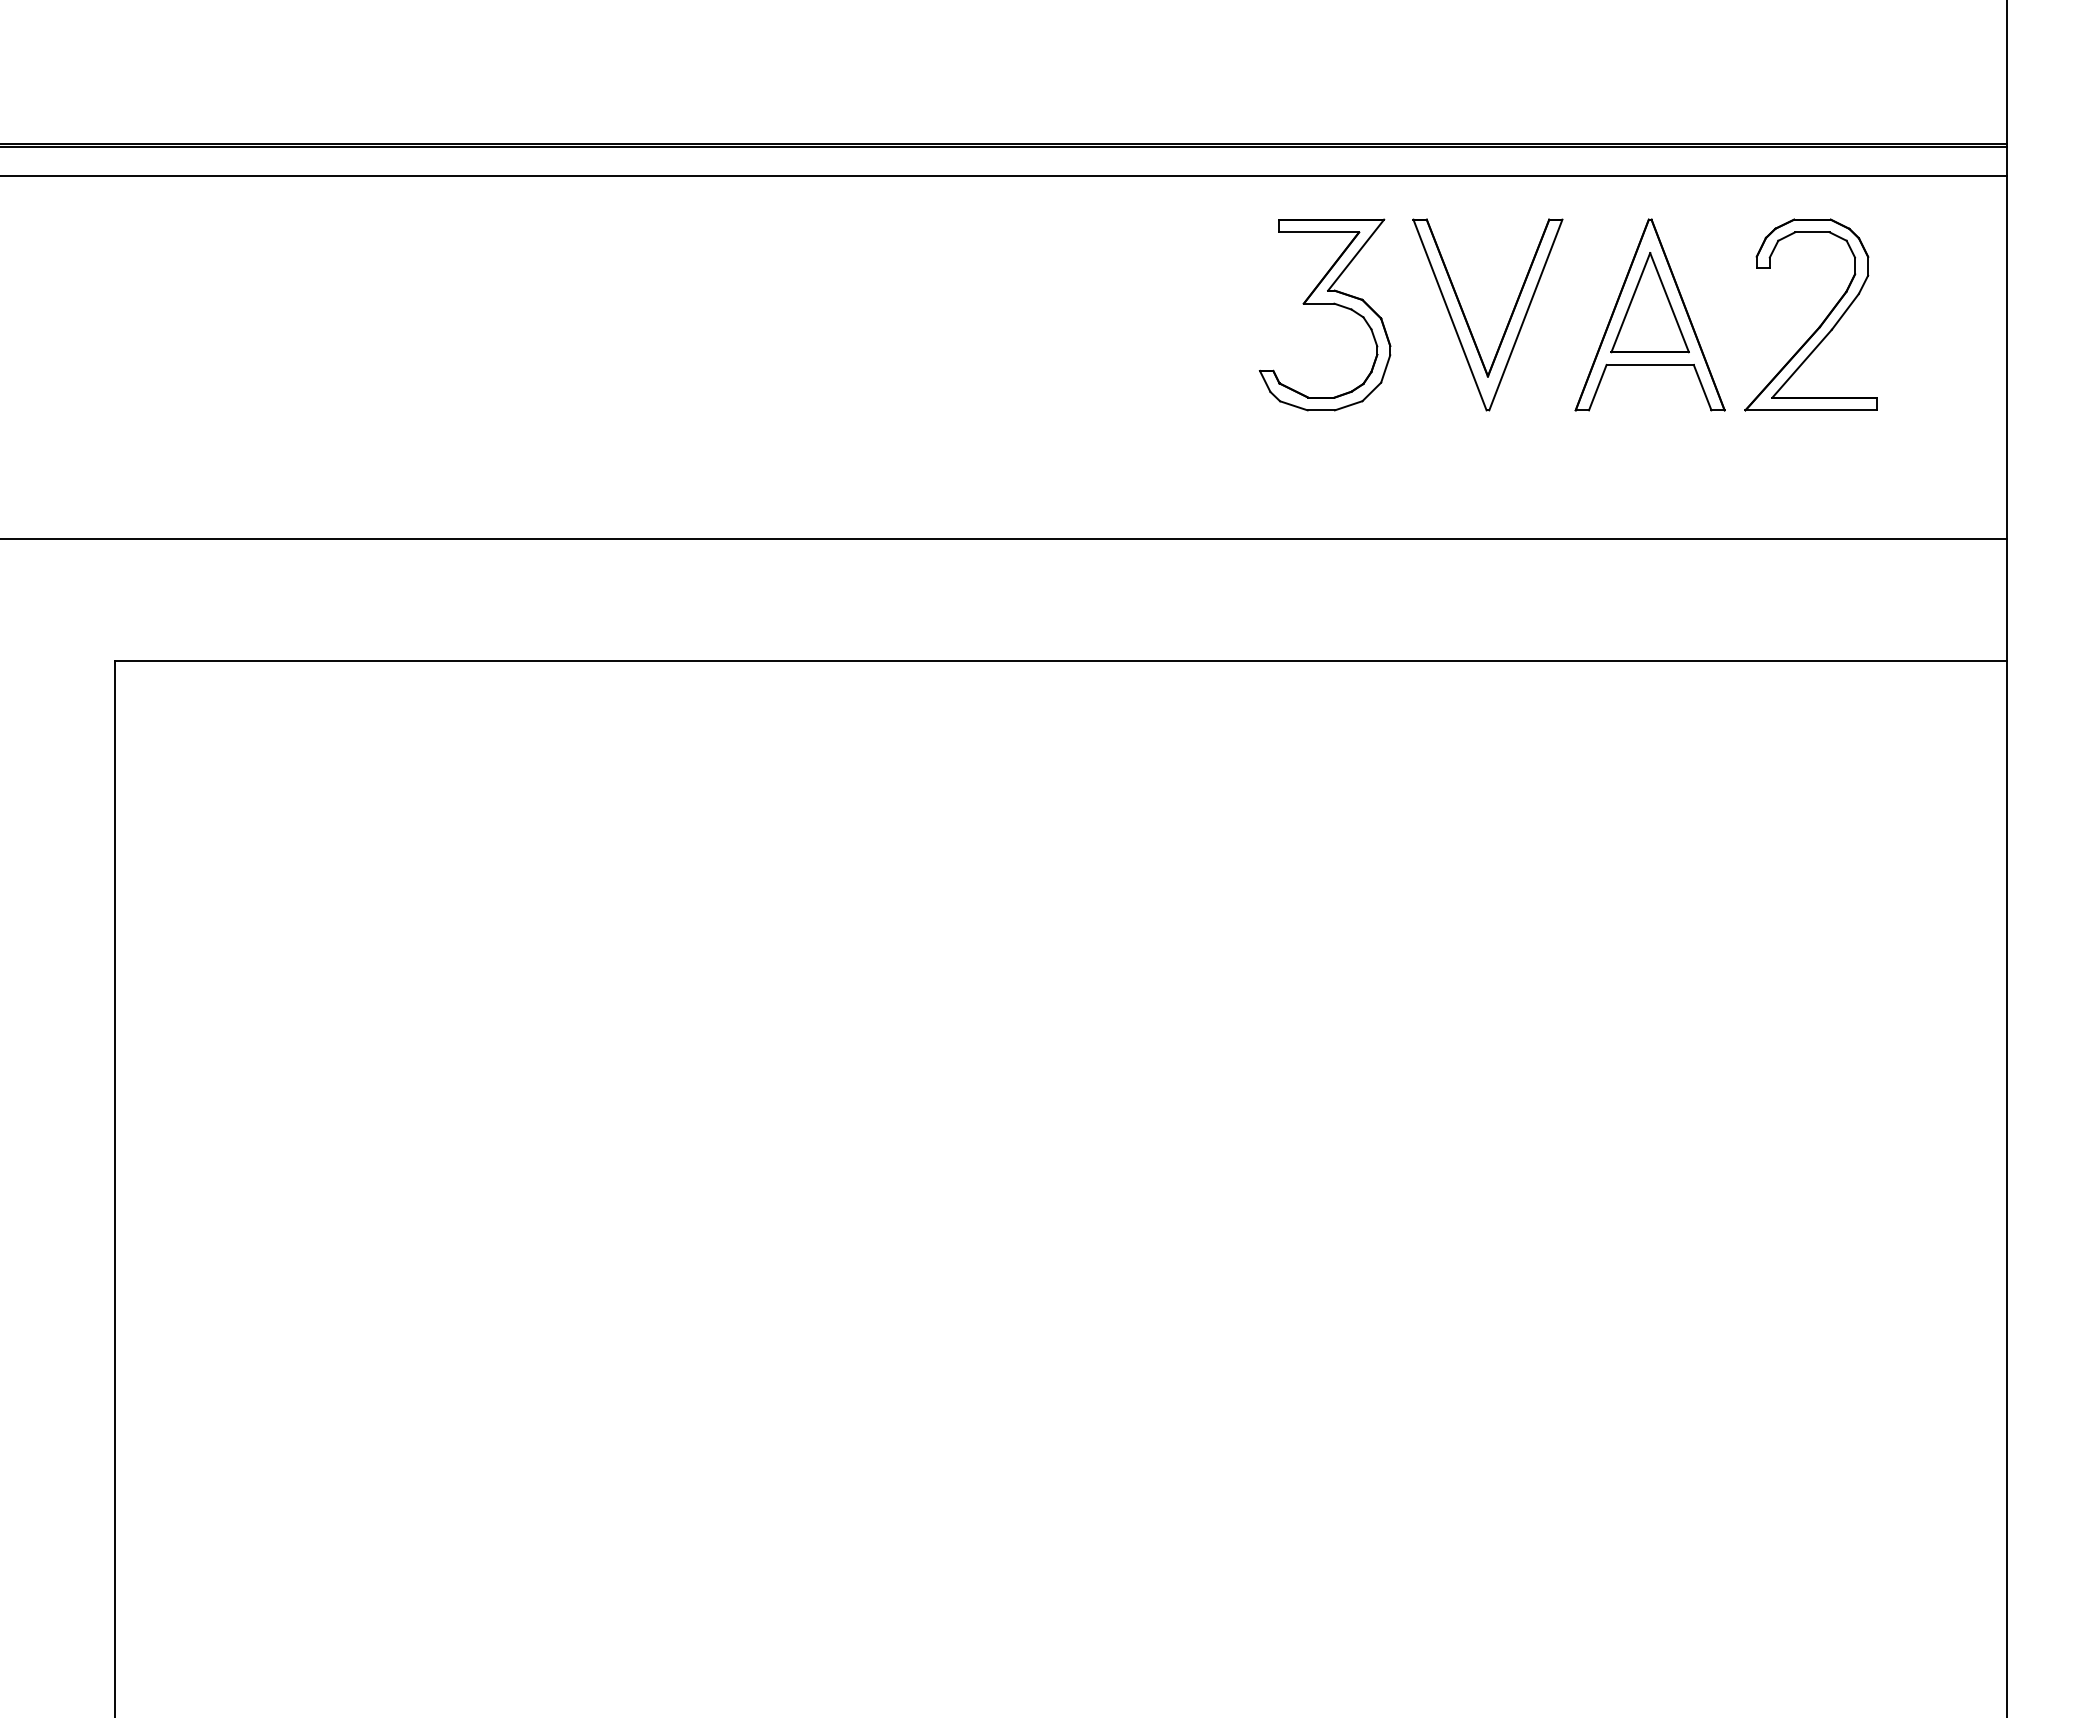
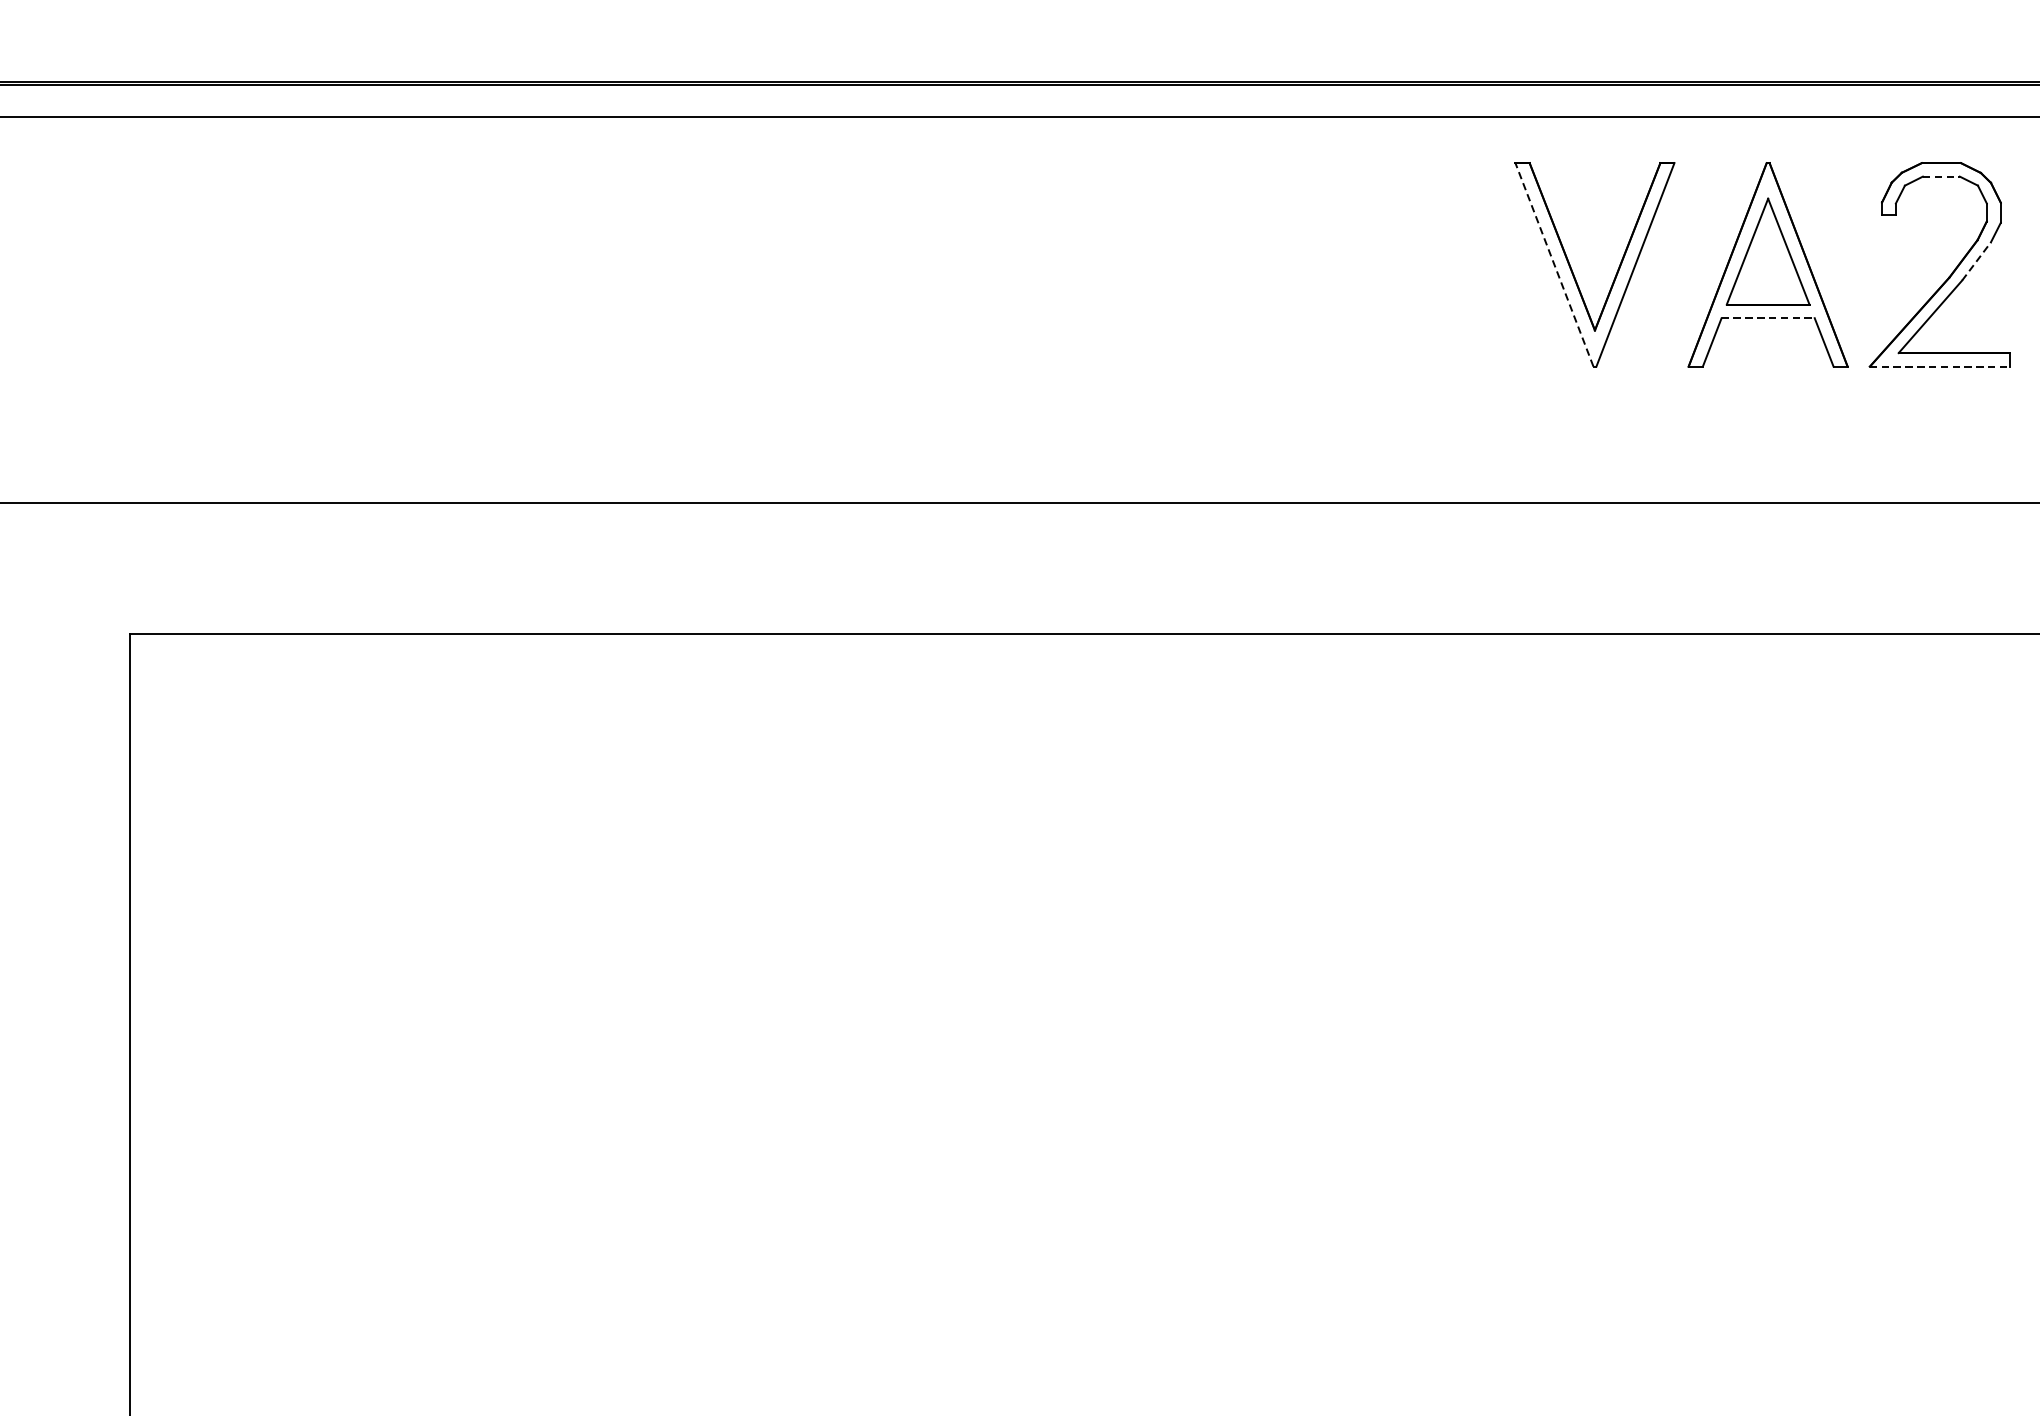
line: (1812, 232) -> (1941, 176), solid -> dashed
part: (1324, 304) -> (1420, 253), removed
line: (1845, 311) -> (1976, 261), solid -> dashed
line: (1449, 314) -> (1553, 264), solid -> dashed
line: (1650, 364) -> (1768, 317), solid -> dashed
line: (1811, 410) -> (1940, 366), solid -> dashed

